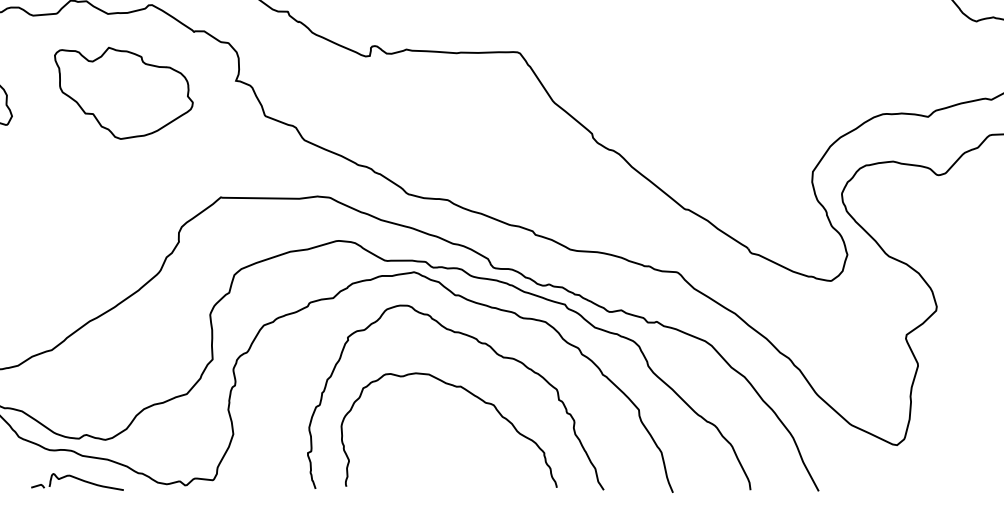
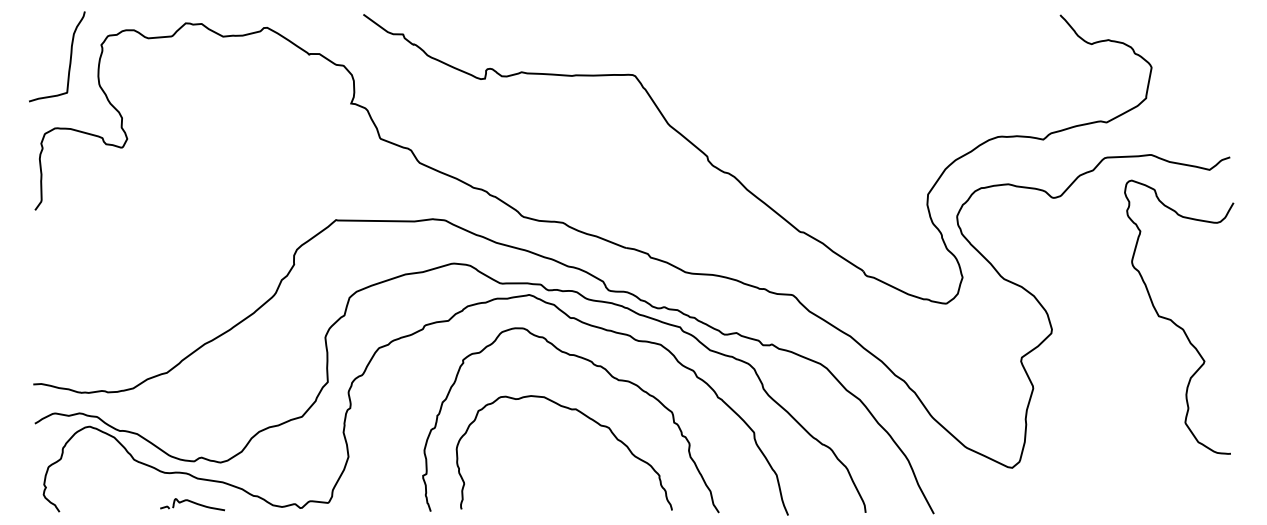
part: (123, 92) -> (238, 115), removed
part: (77, 481) -> (192, 504), size x0.7

